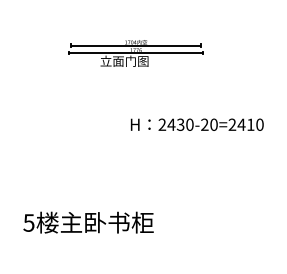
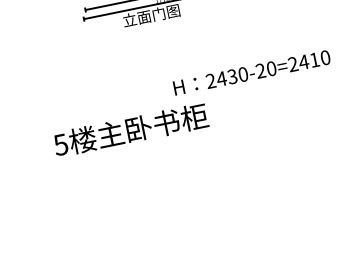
text: (88, 222) -> (130, 130), moved

